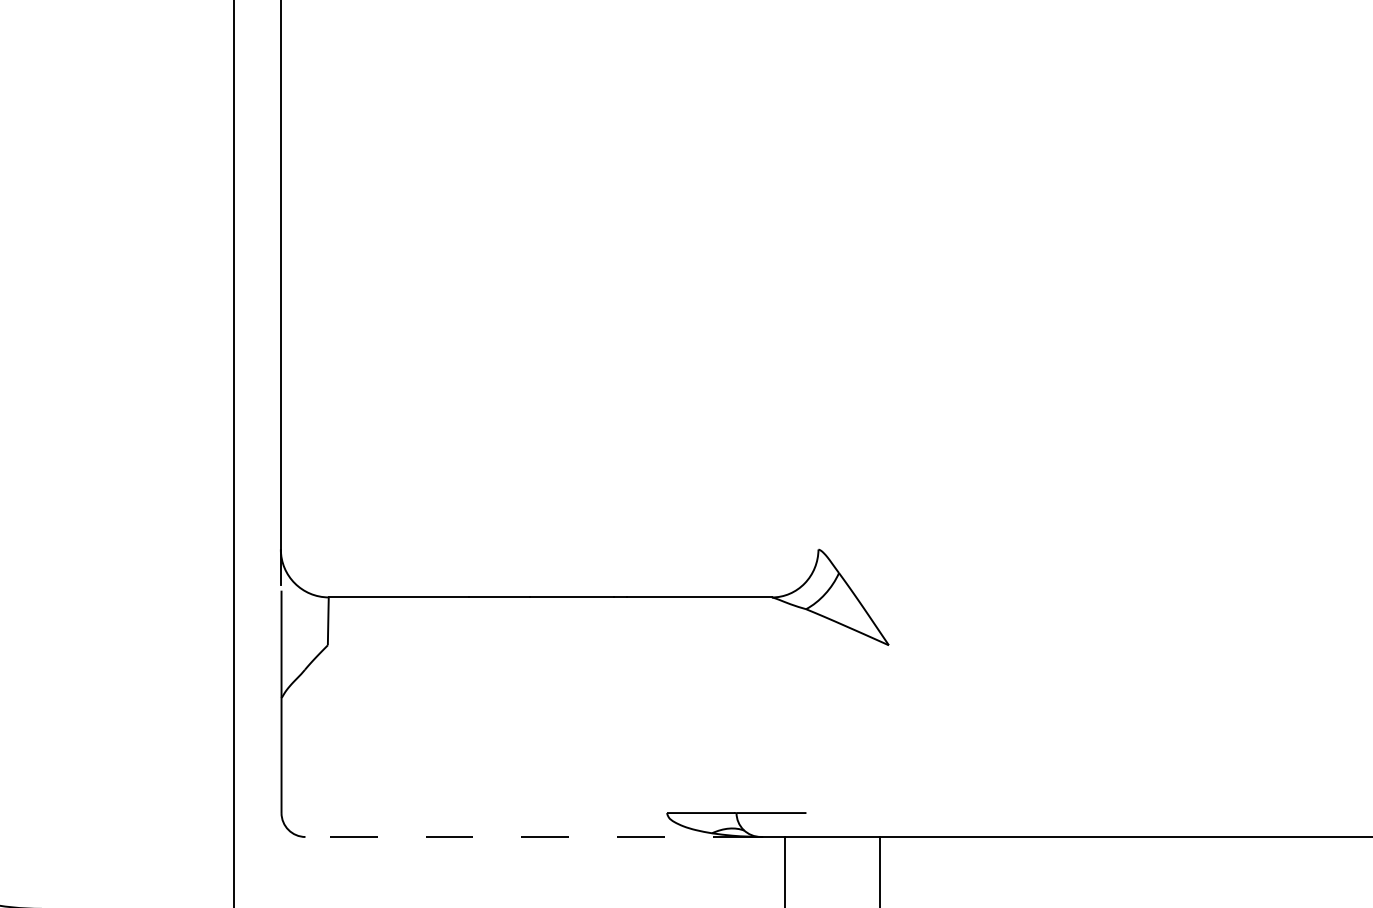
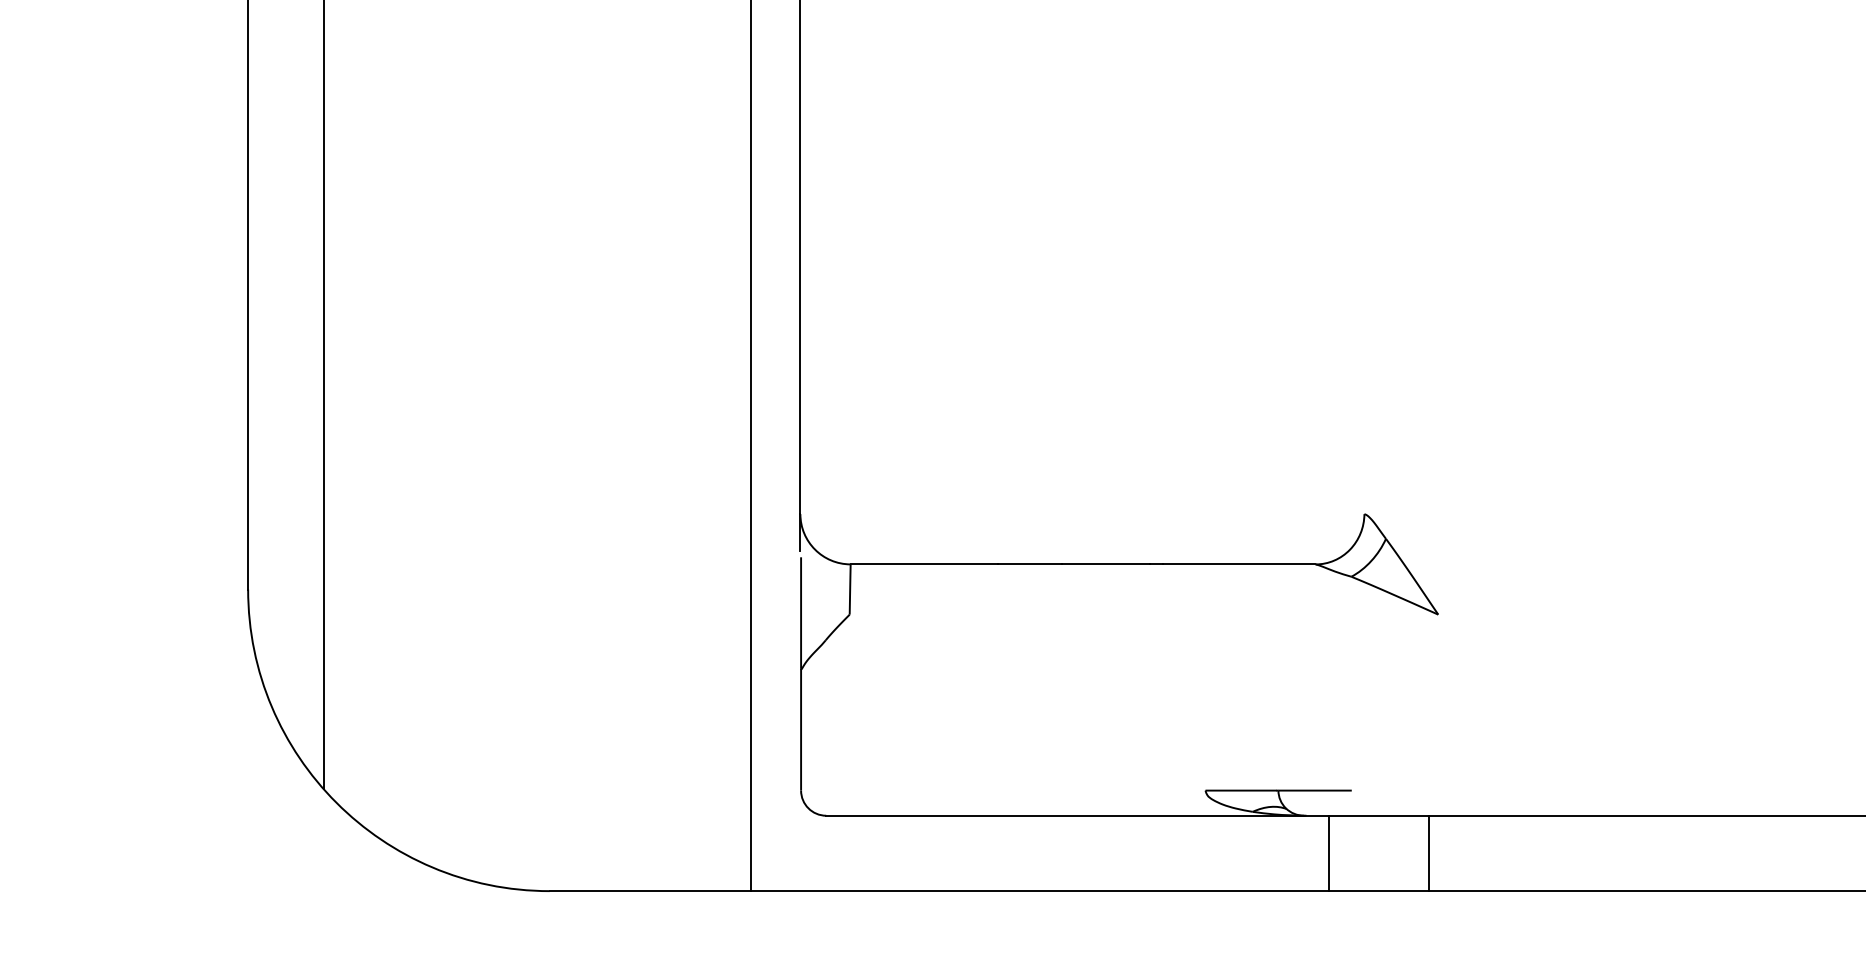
line: (533, 836) -> (1065, 815), dashed -> solid

